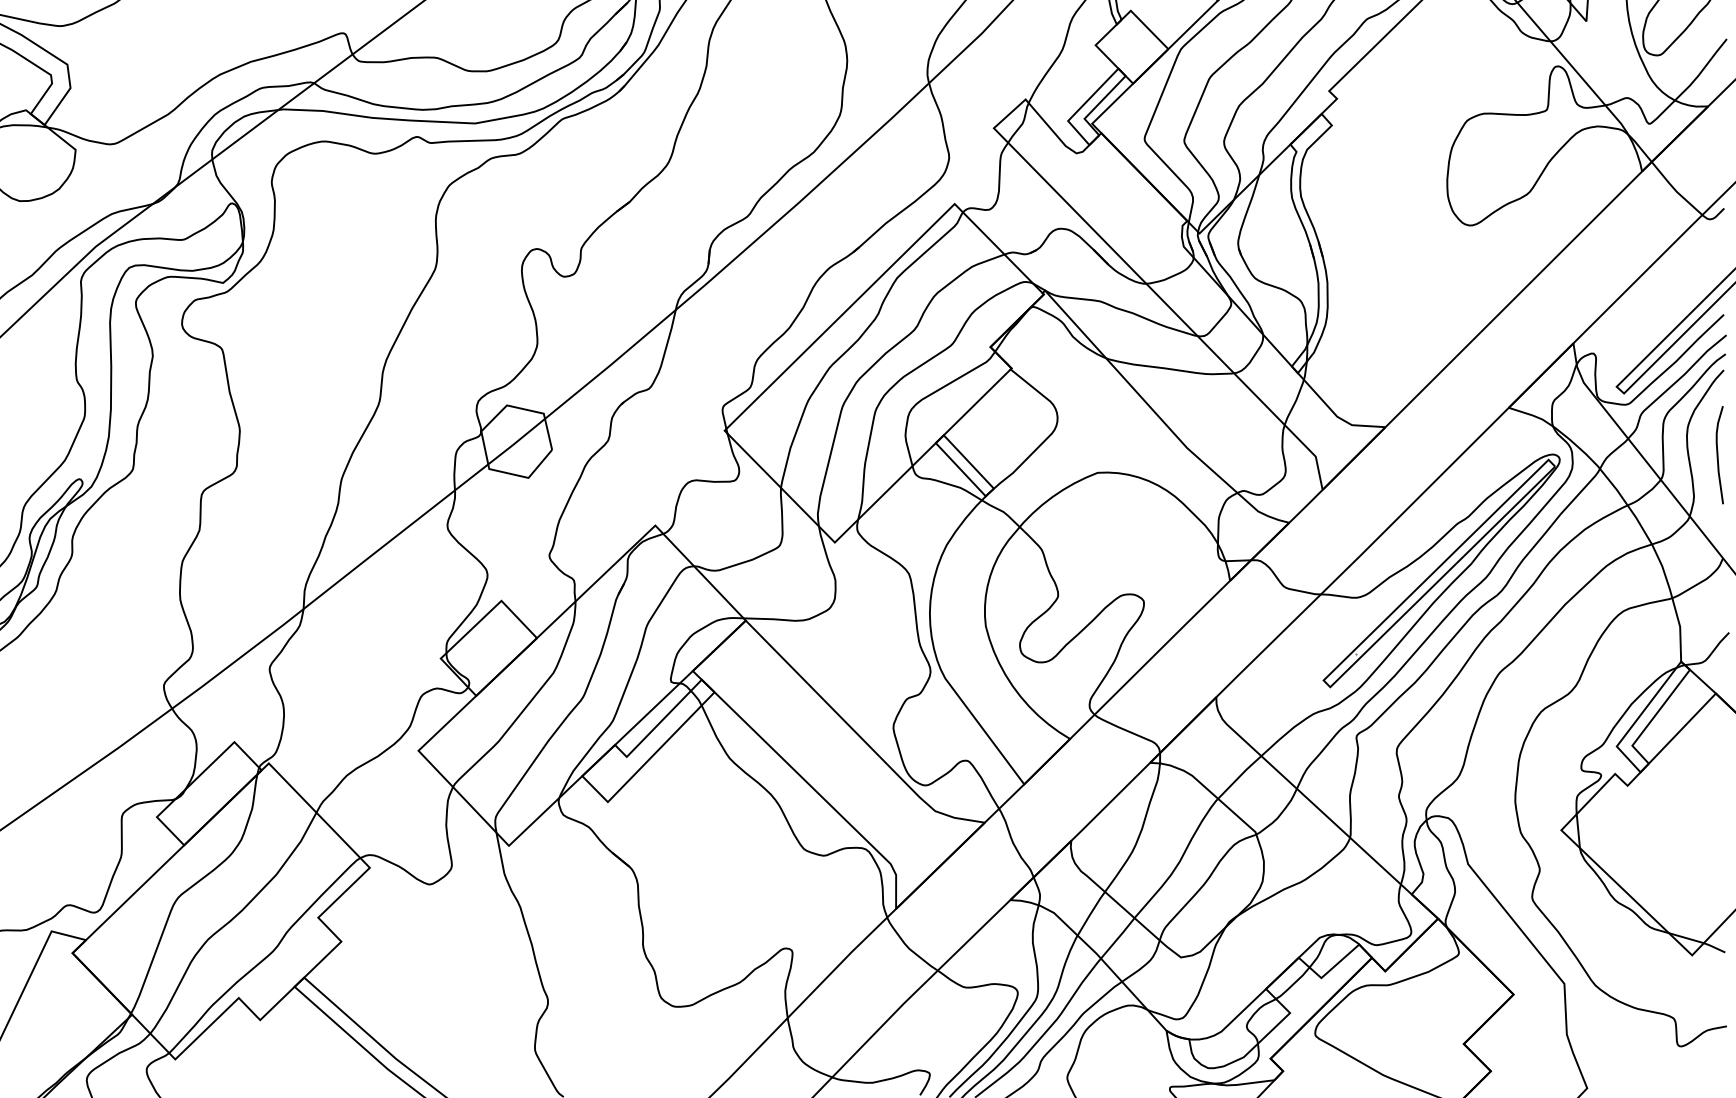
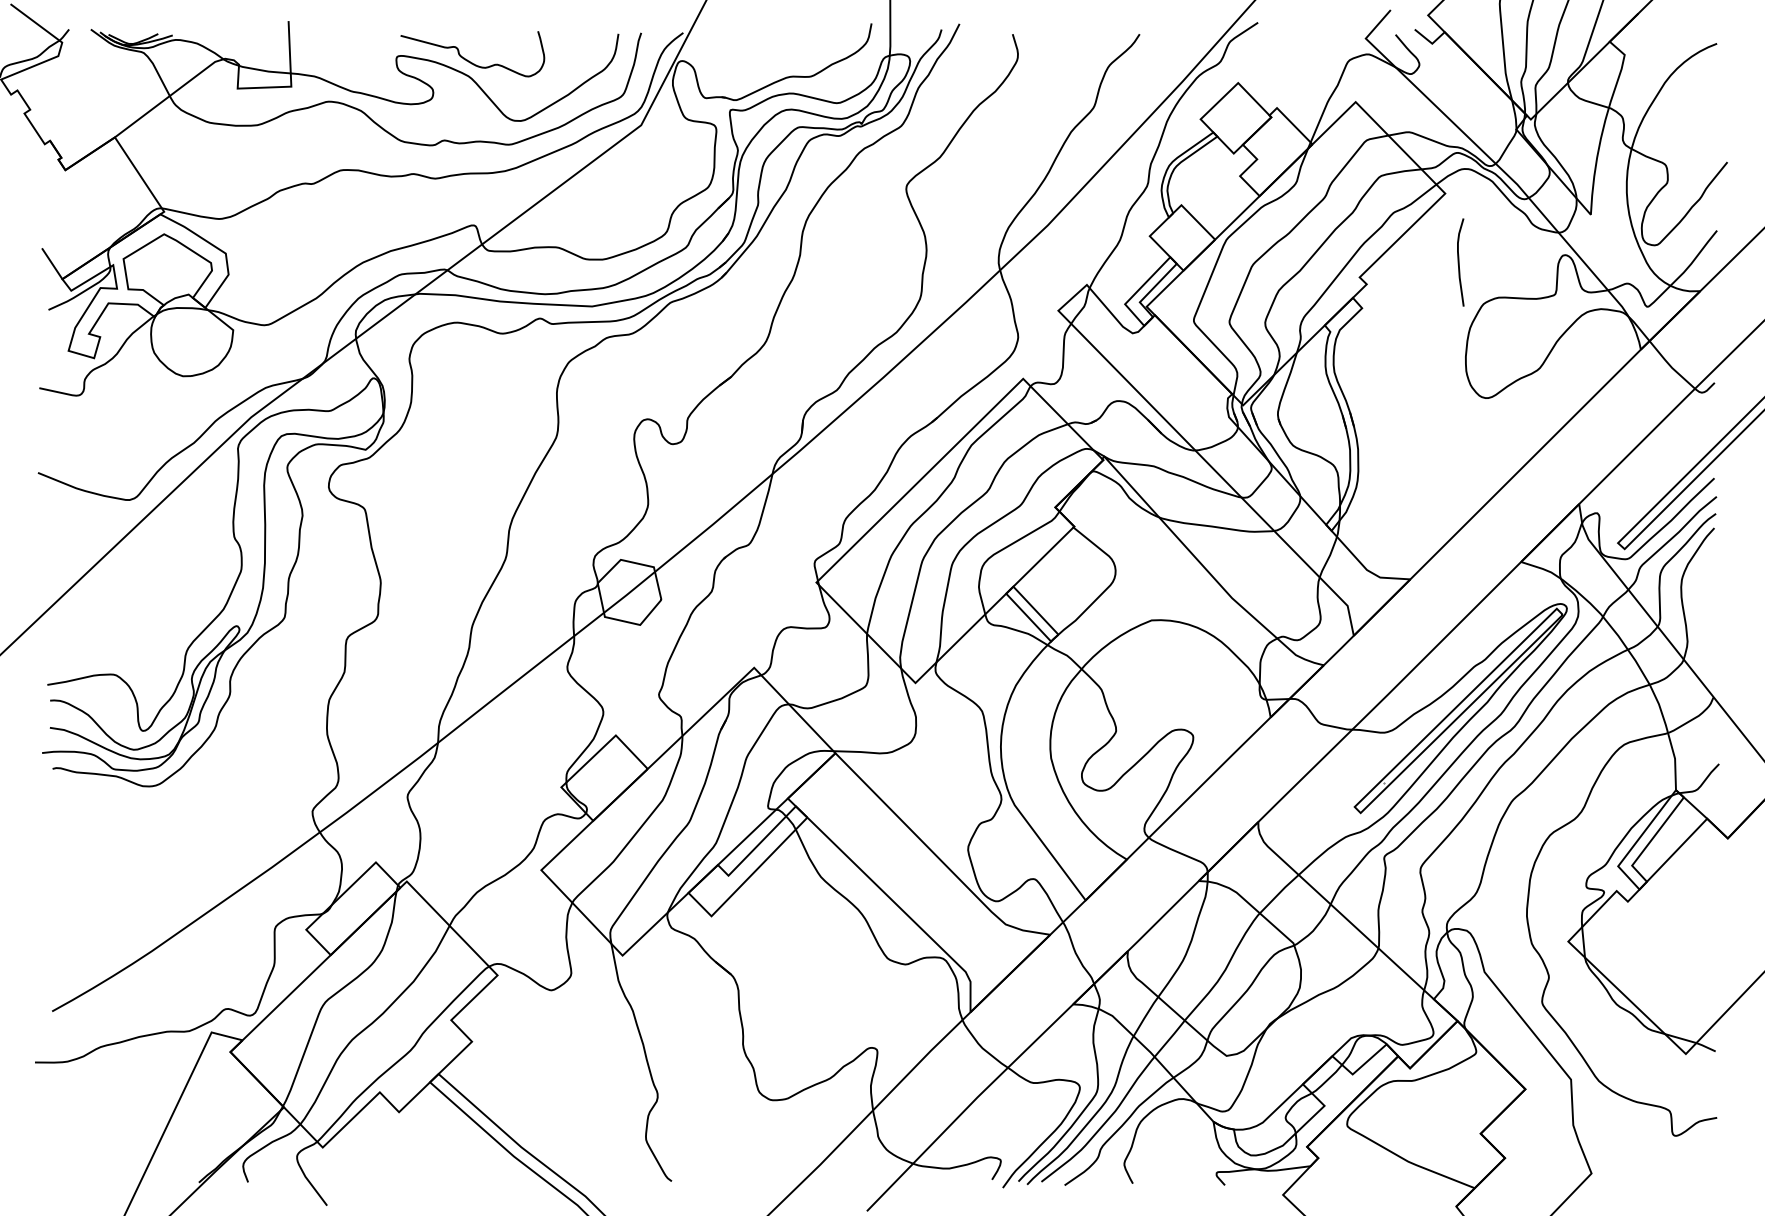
curve: (1718, 455) -> (1459, 262), moved

